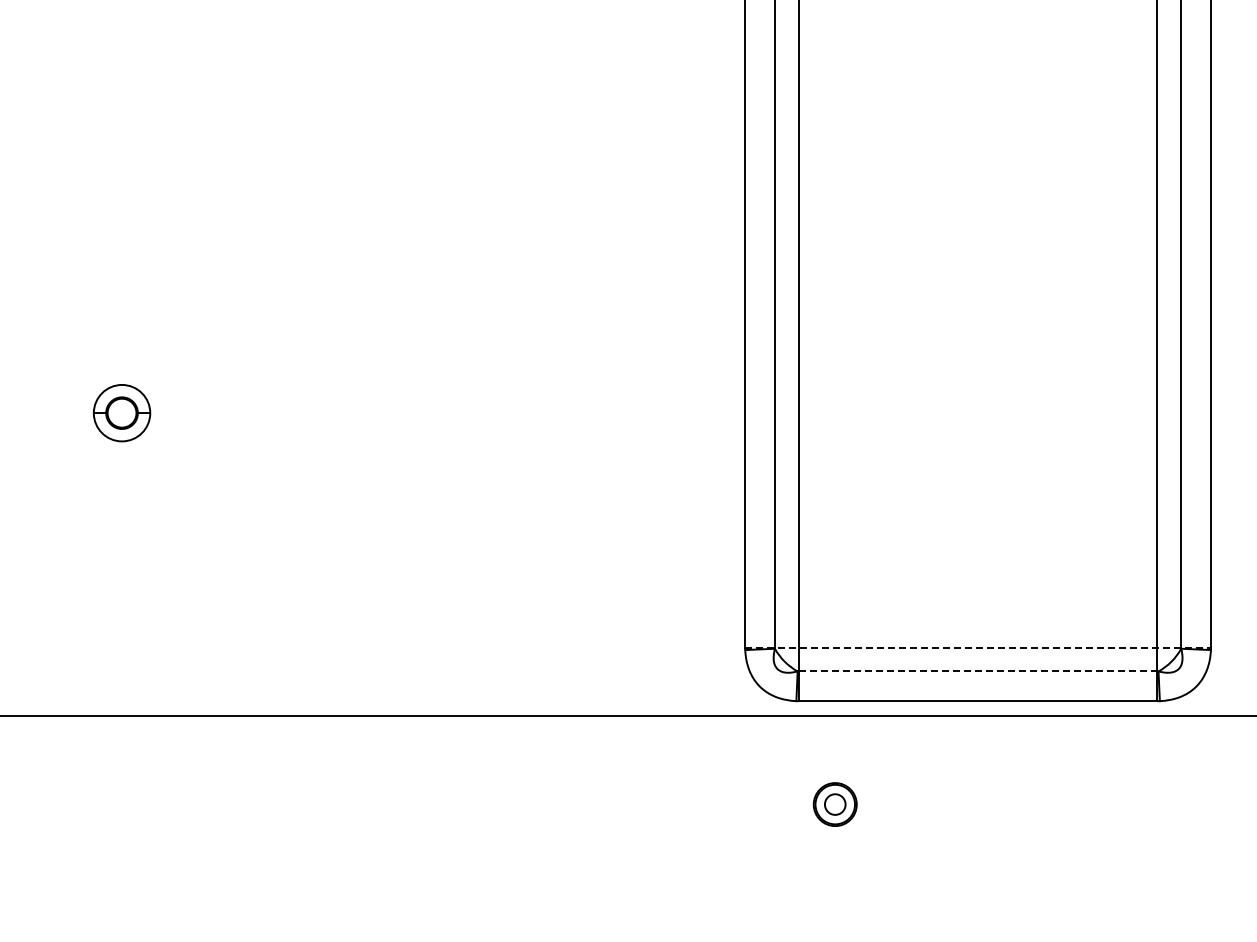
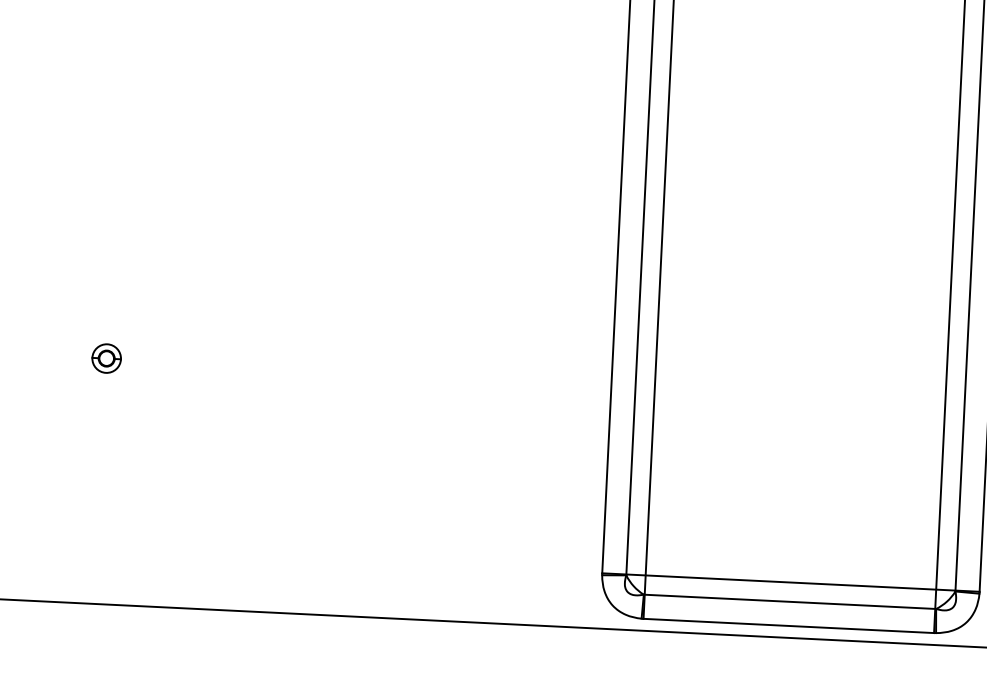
part: (121, 412) -> (106, 358), size x0.62
line: (978, 647) -> (791, 582), dashed -> solid
line: (978, 671) -> (790, 601), dashed -> solid

